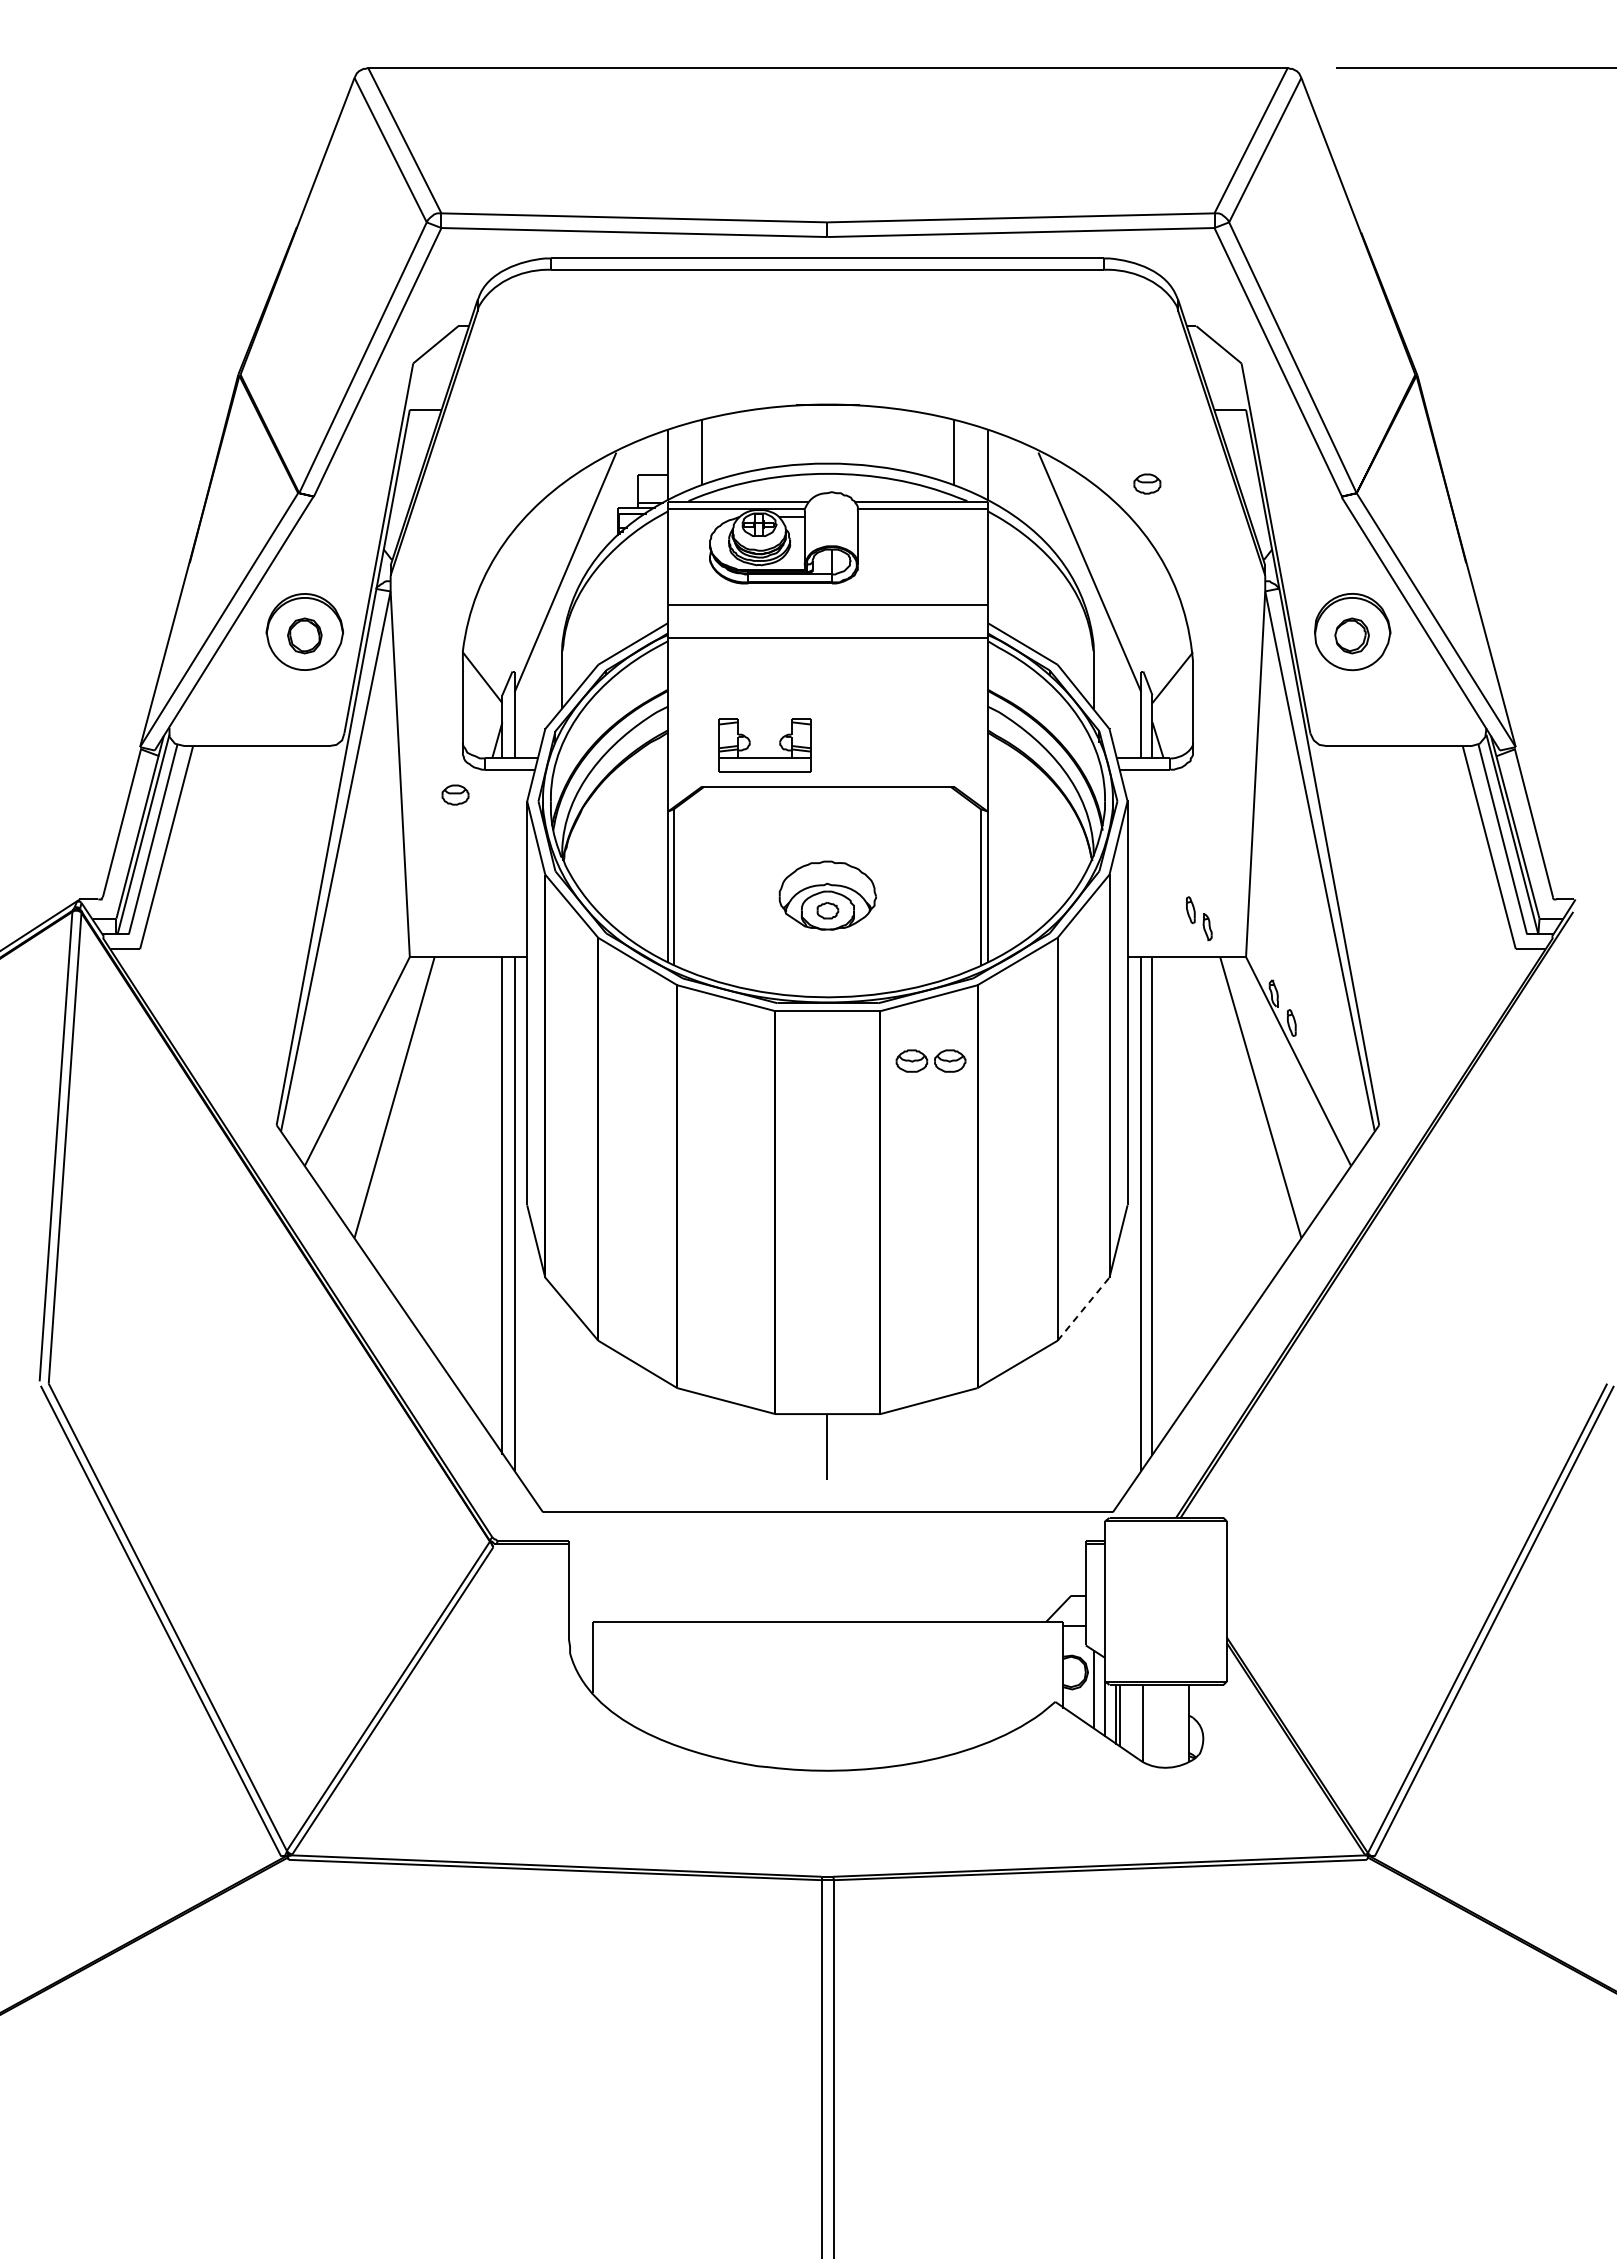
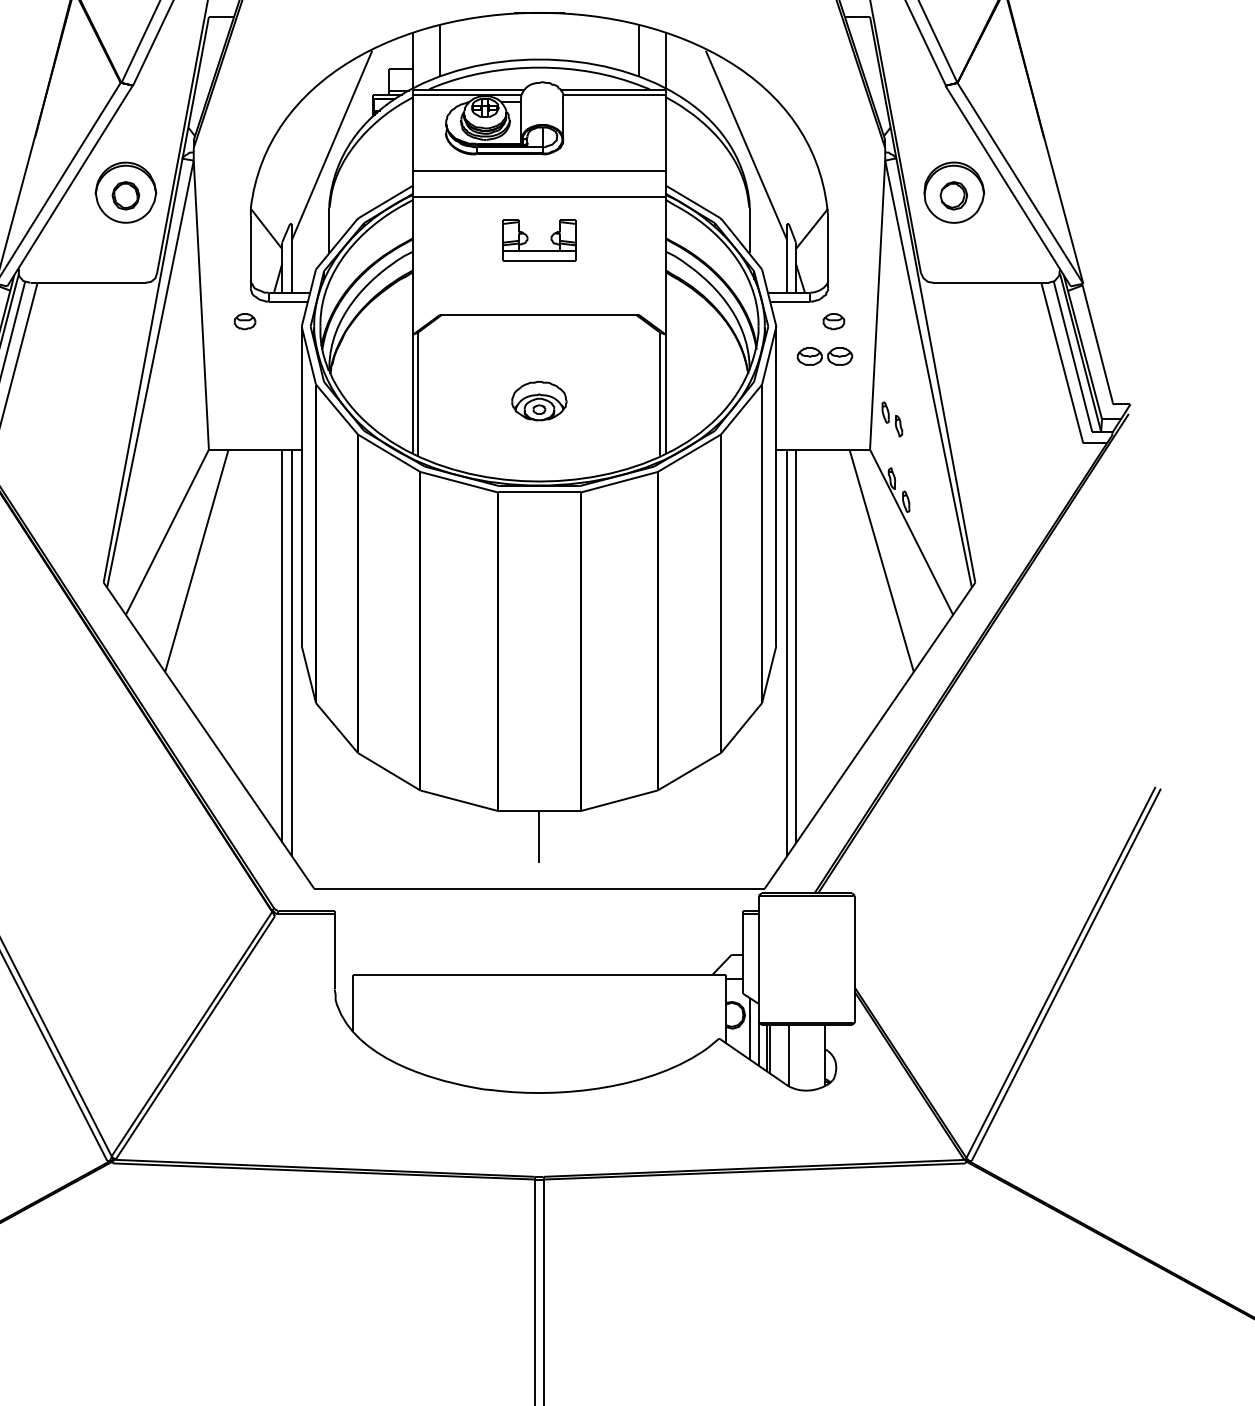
part: (1147, 483) -> (834, 321), moved
part: (764, 757) -> (539, 250), moved
part: (827, 895) -> (539, 401), size x0.71
part: (1199, 918) -> (892, 419), moved
part: (930, 1060) -> (824, 355), moved
line: (1083, 1309) -> (741, 728), dashed -> solid

